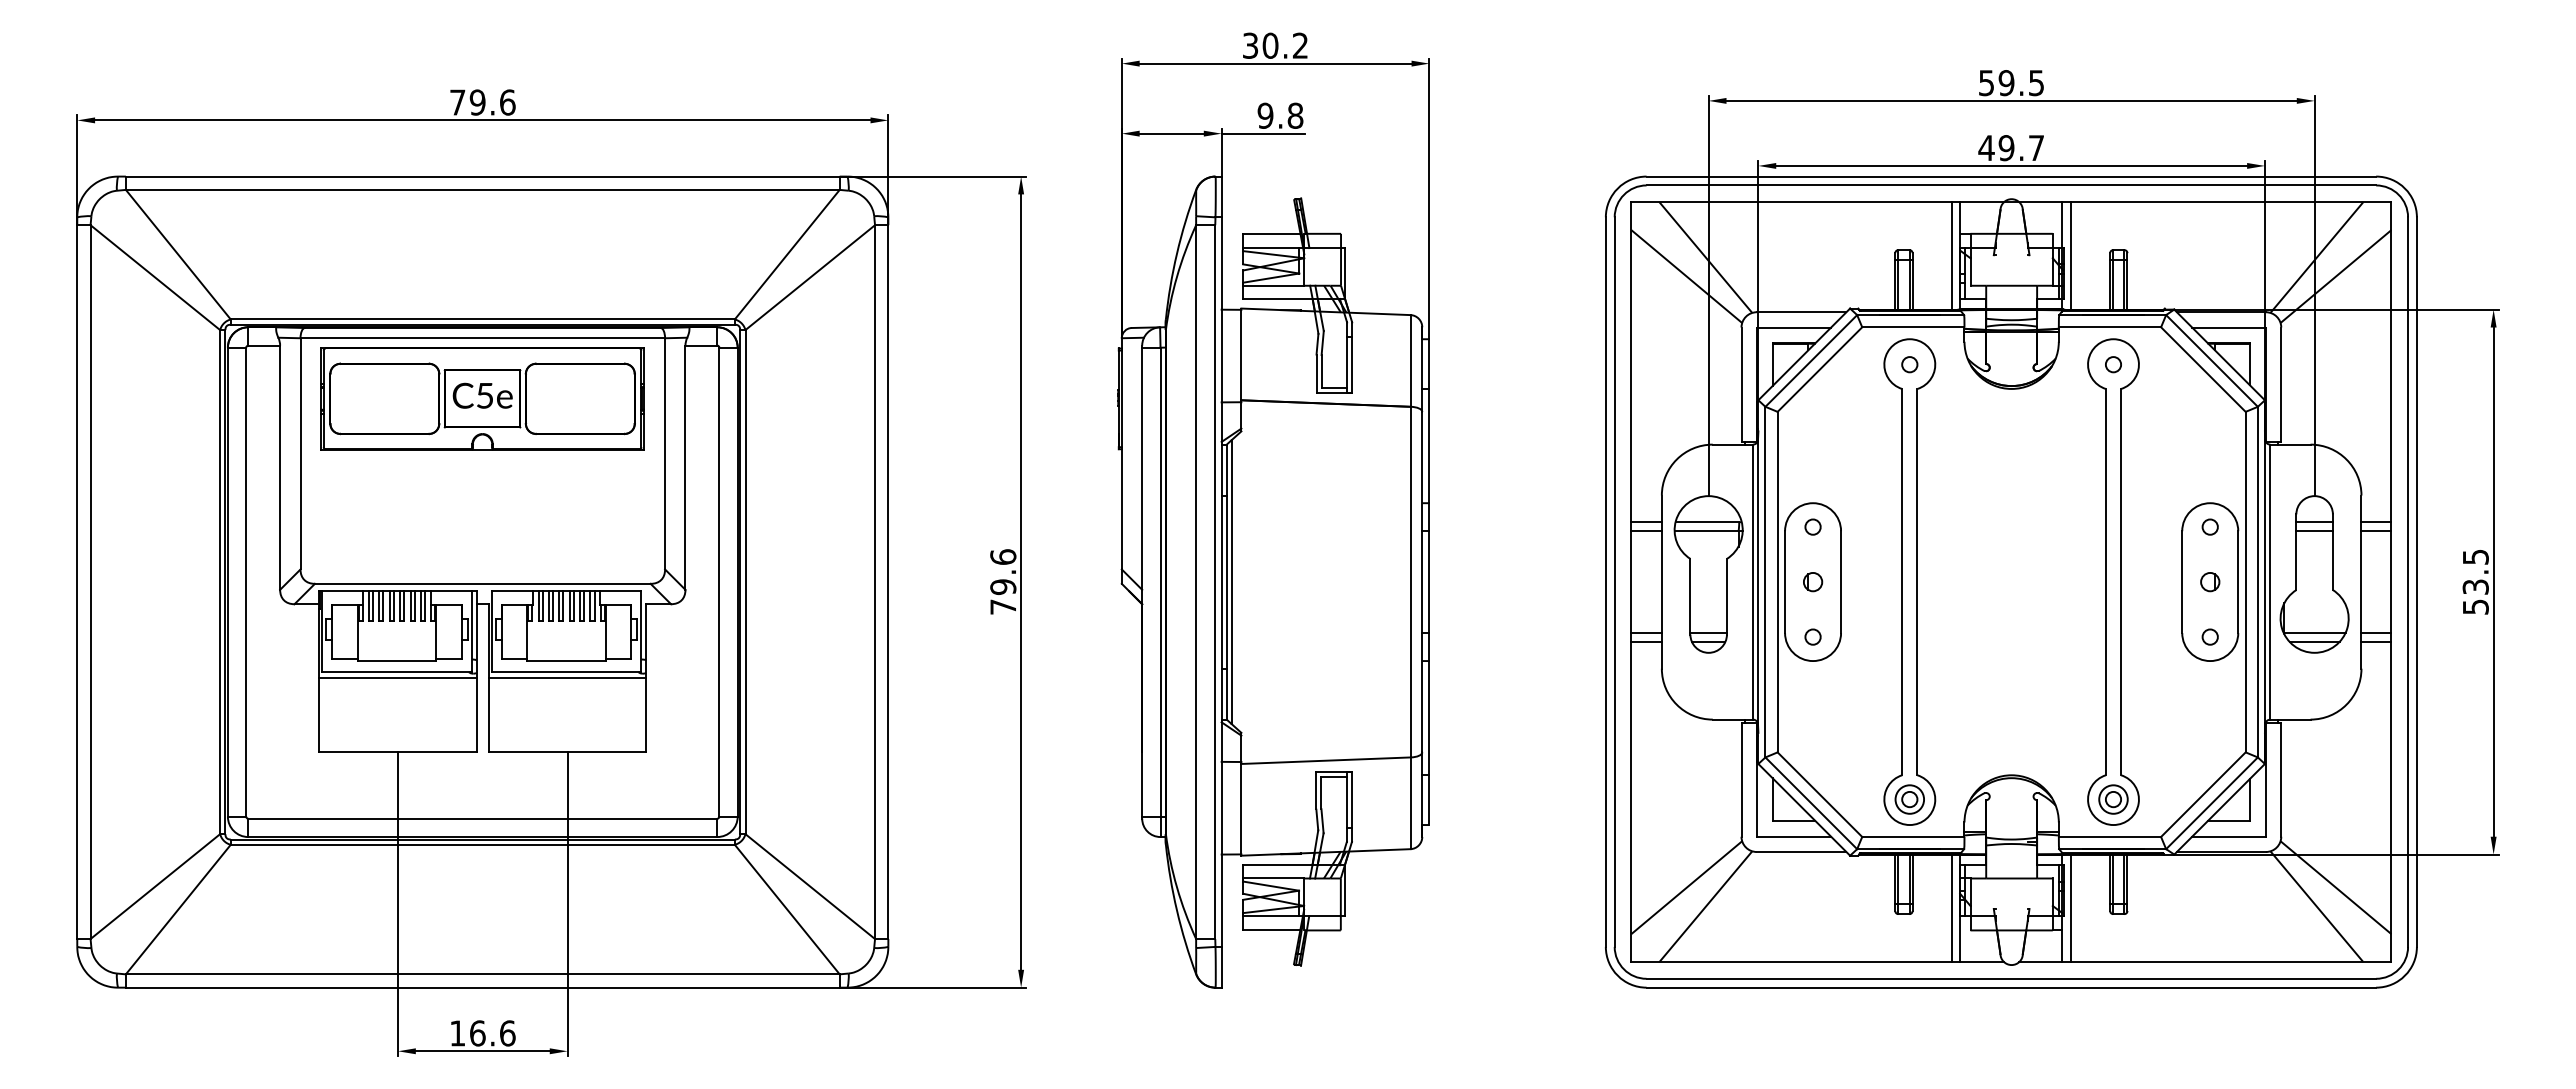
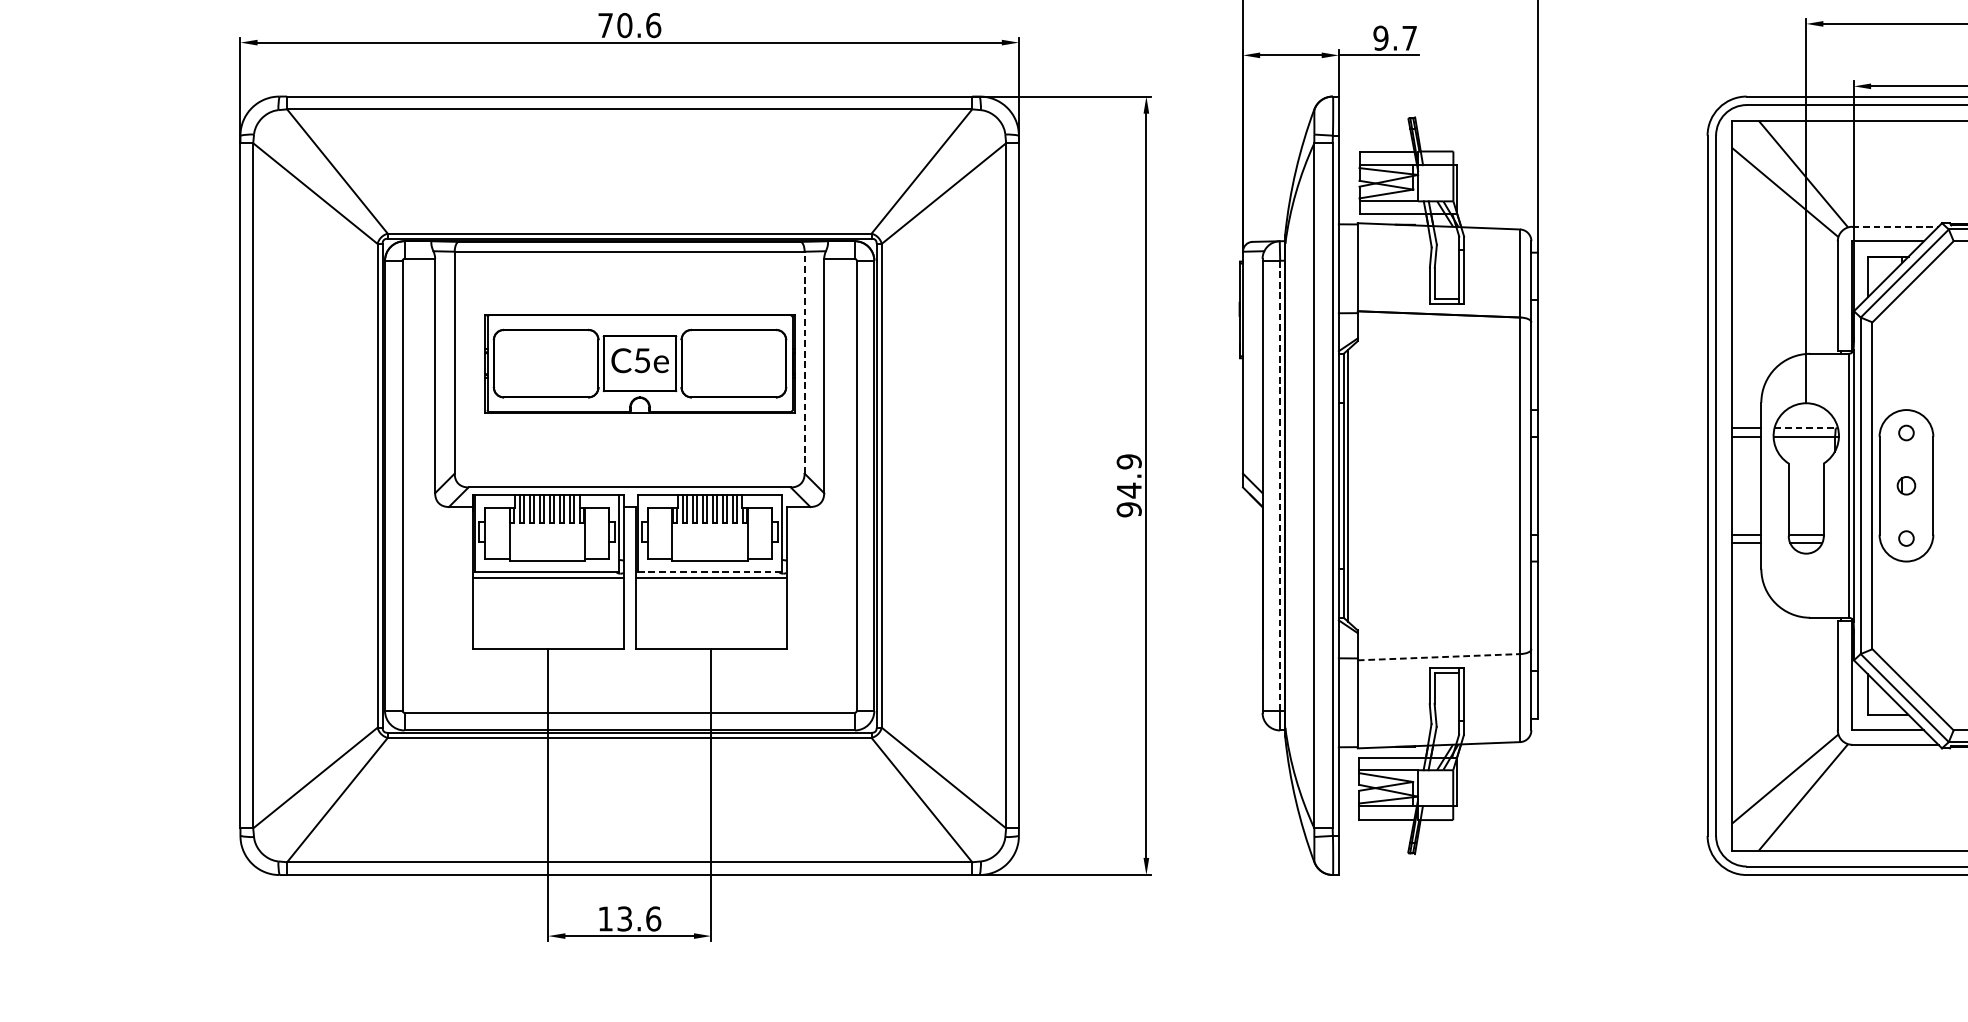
text: (477, 102) -> (624, 25), 79.6 -> 70.6
text: (1295, 115) -> (1409, 37), 9.8 -> 9.7
line: (1801, 312) -> (1895, 227), solid -> dashed
part: (482, 398) -> (639, 363), moved
line: (665, 453) -> (805, 362), solid -> dashed
line: (1707, 522) -> (1805, 428), solid -> dashed
text: (1003, 581) -> (1129, 485), 79.6 -> 94.9
line: (1160, 582) -> (1280, 486), solid -> dashed
line: (566, 672) -> (710, 572), solid -> dashed
line: (1325, 760) -> (1438, 657), solid -> dashed
text: (477, 1033) -> (624, 919), 16.6 -> 13.6

